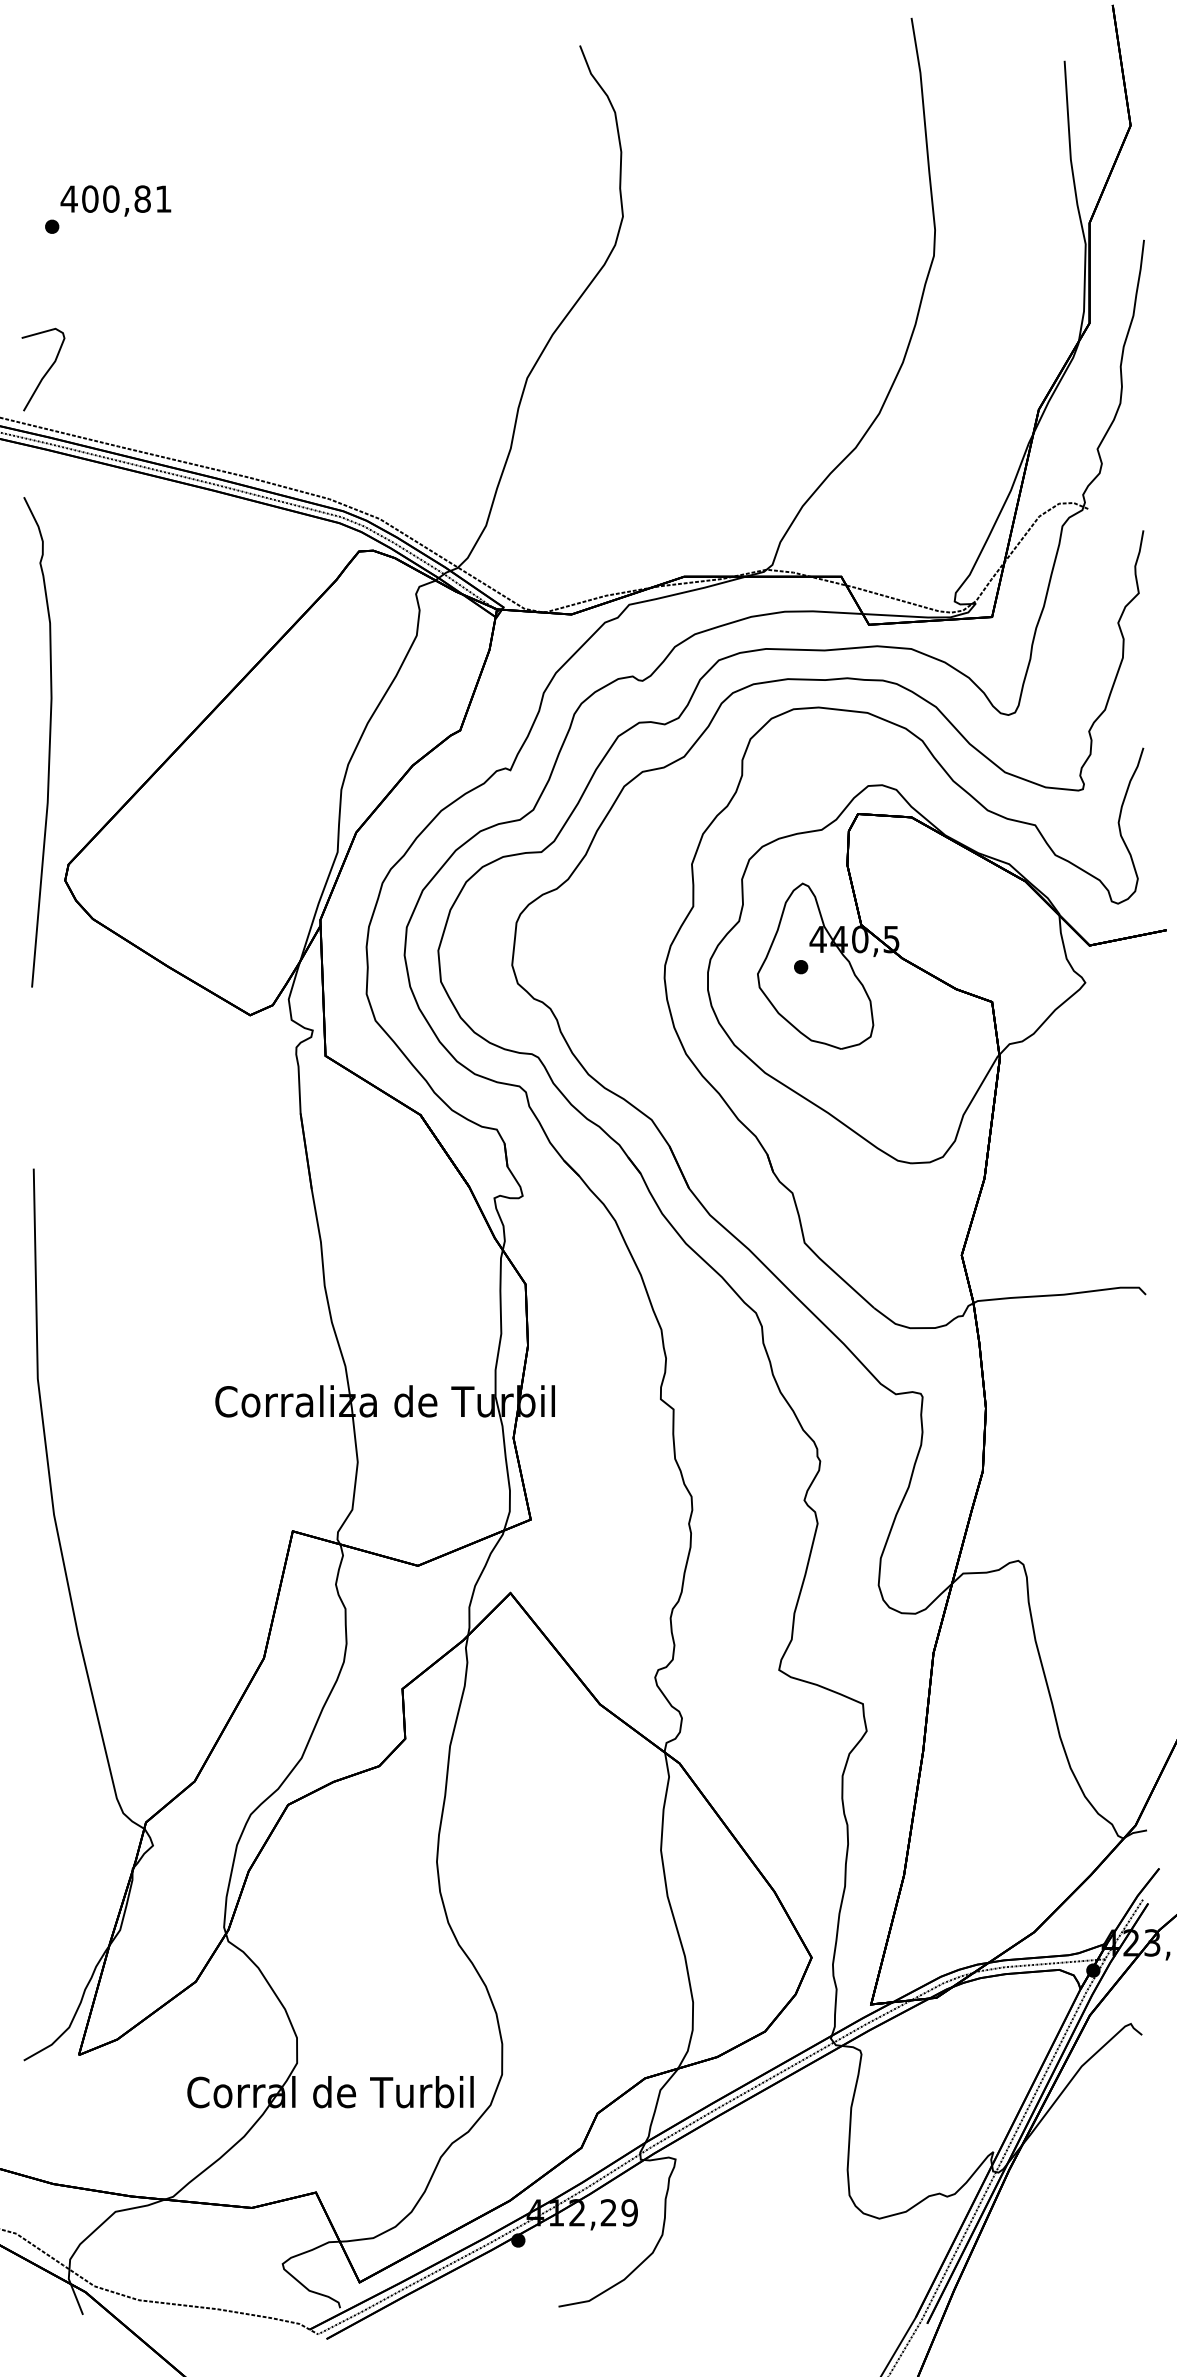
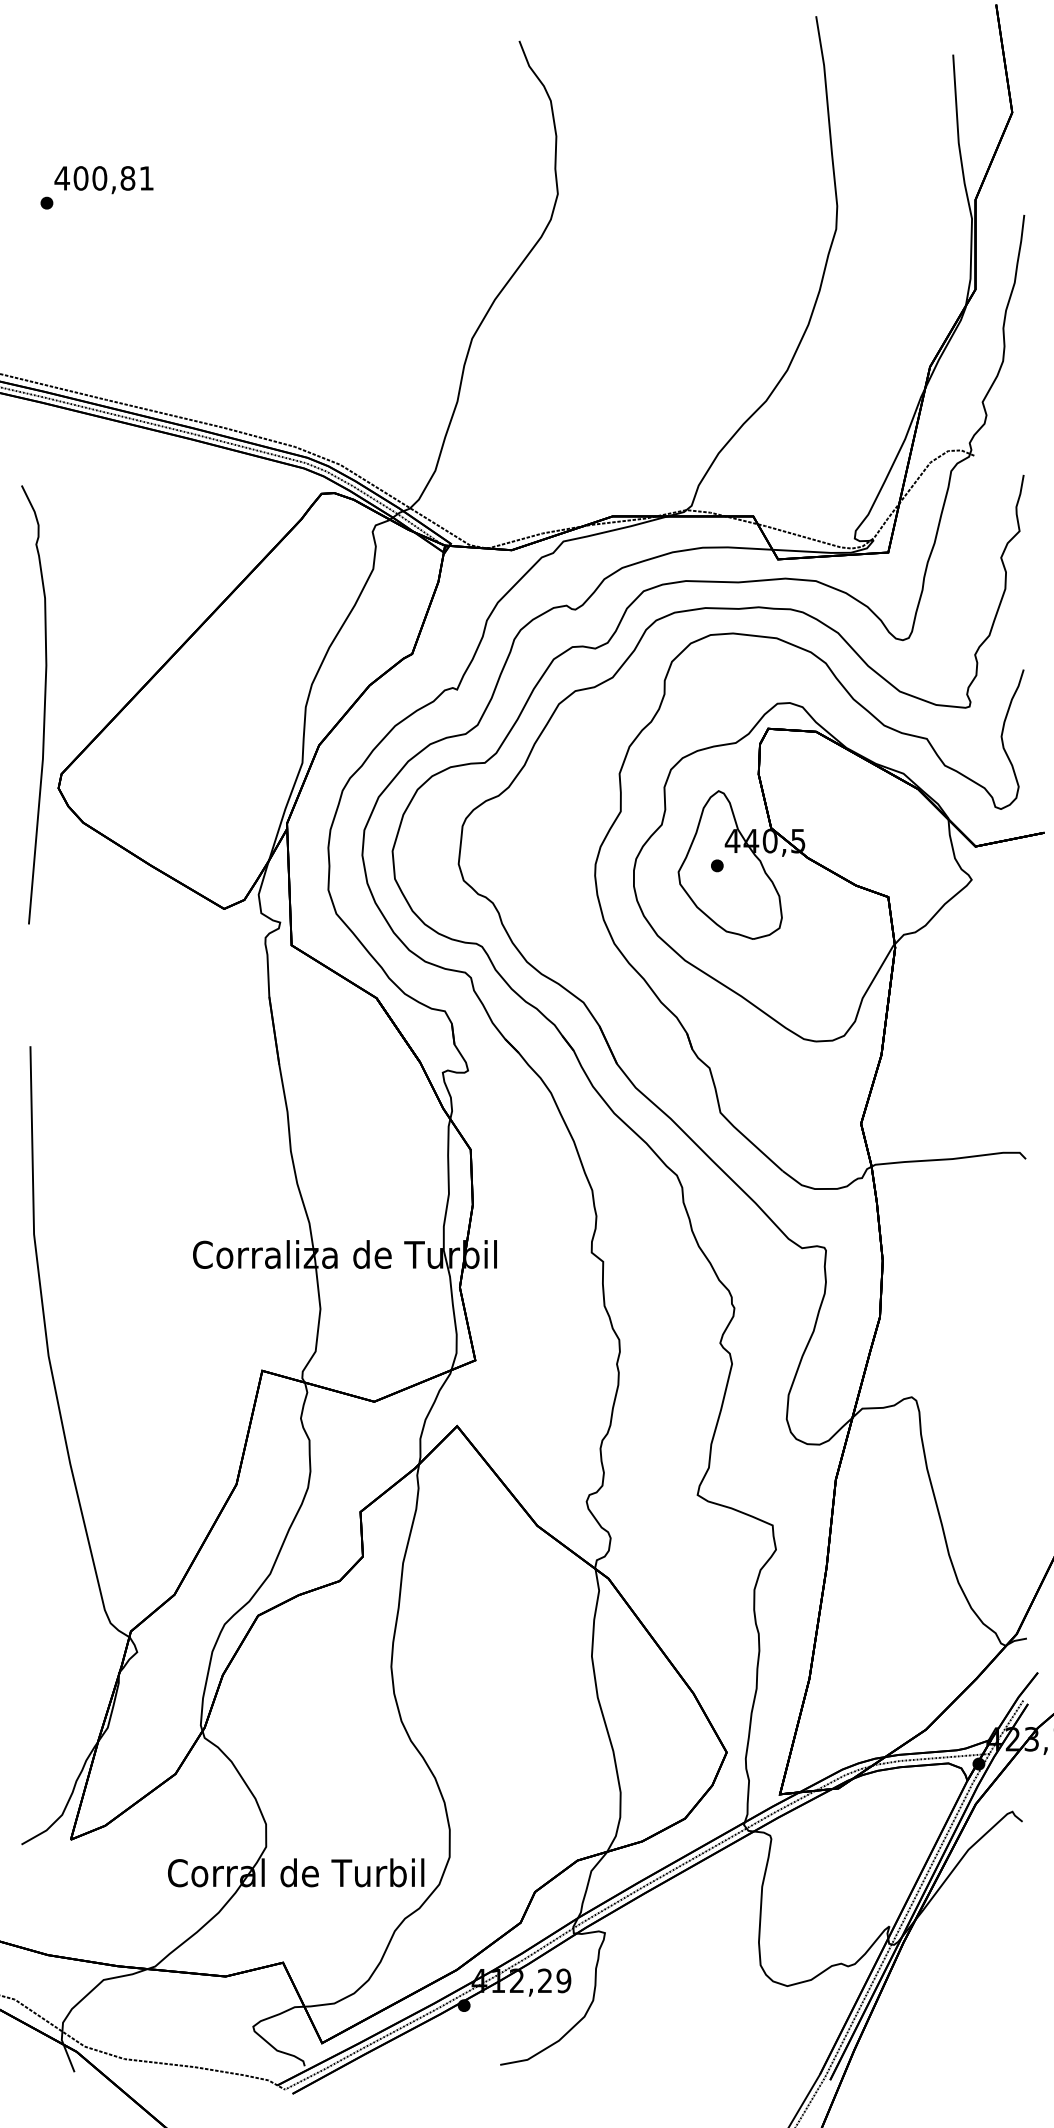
curve: (46, 371) -> (41, 332), removed
curve: (48, 745) -> (43, 707), moved

